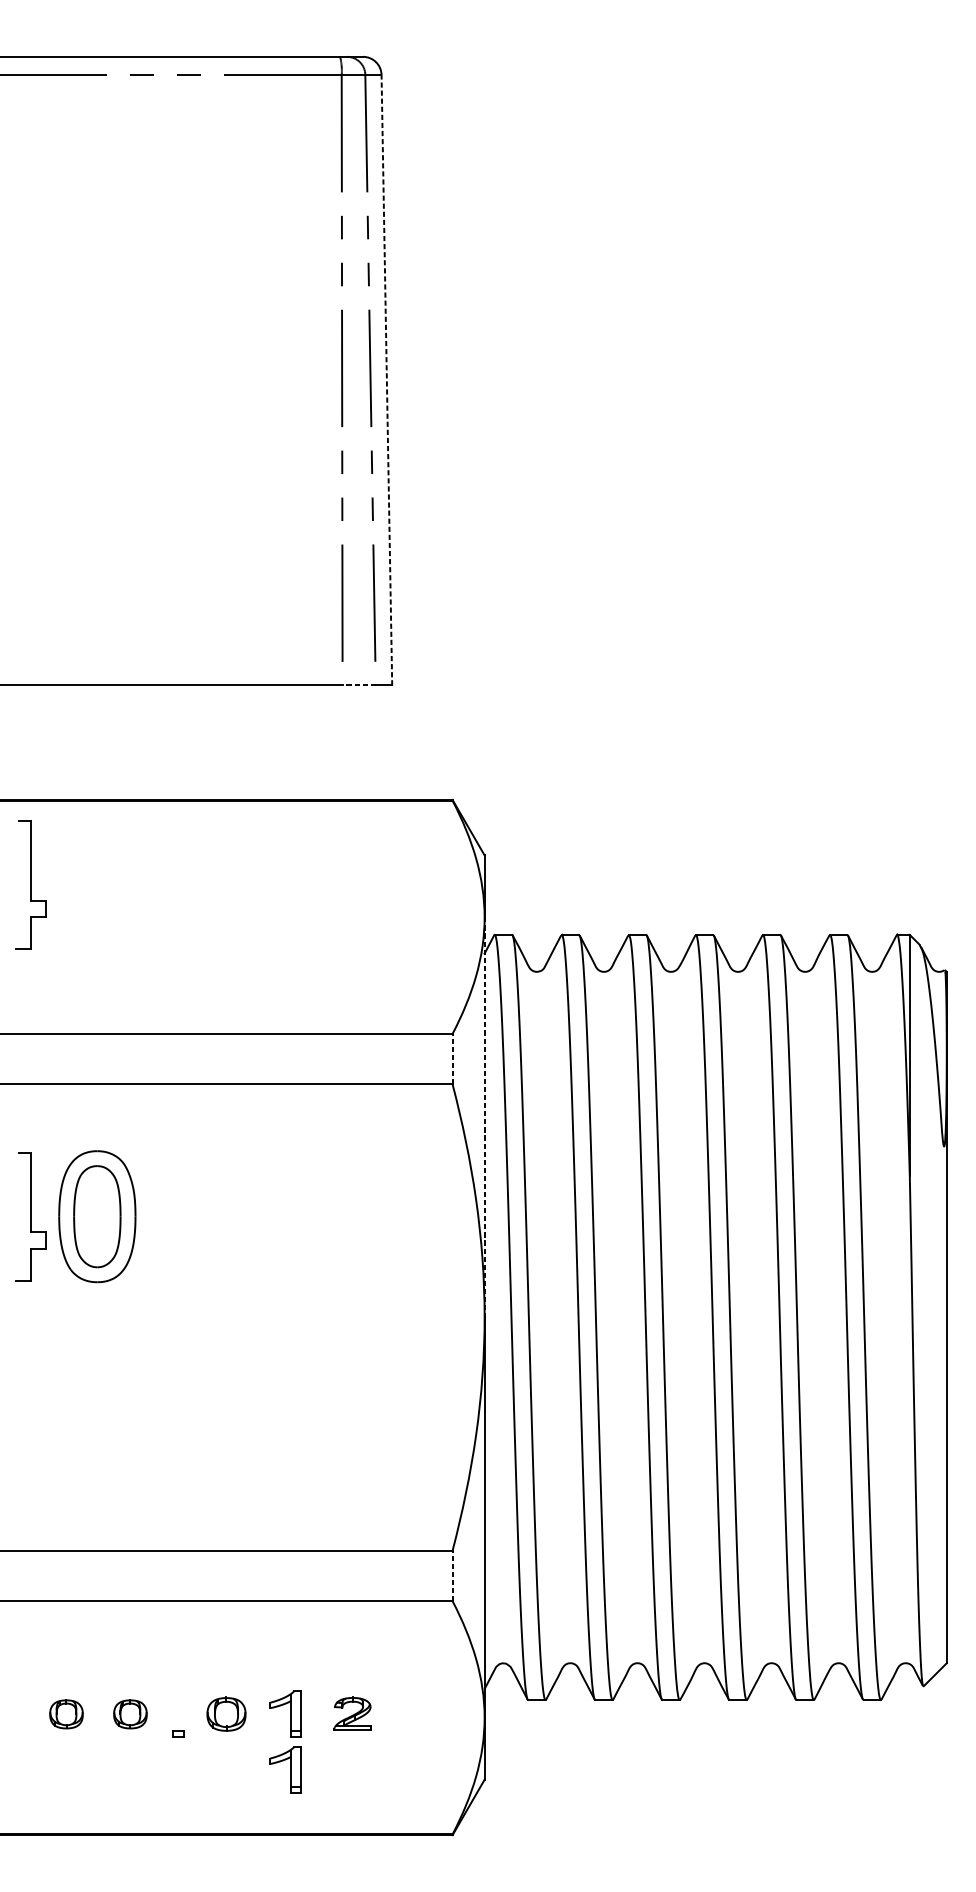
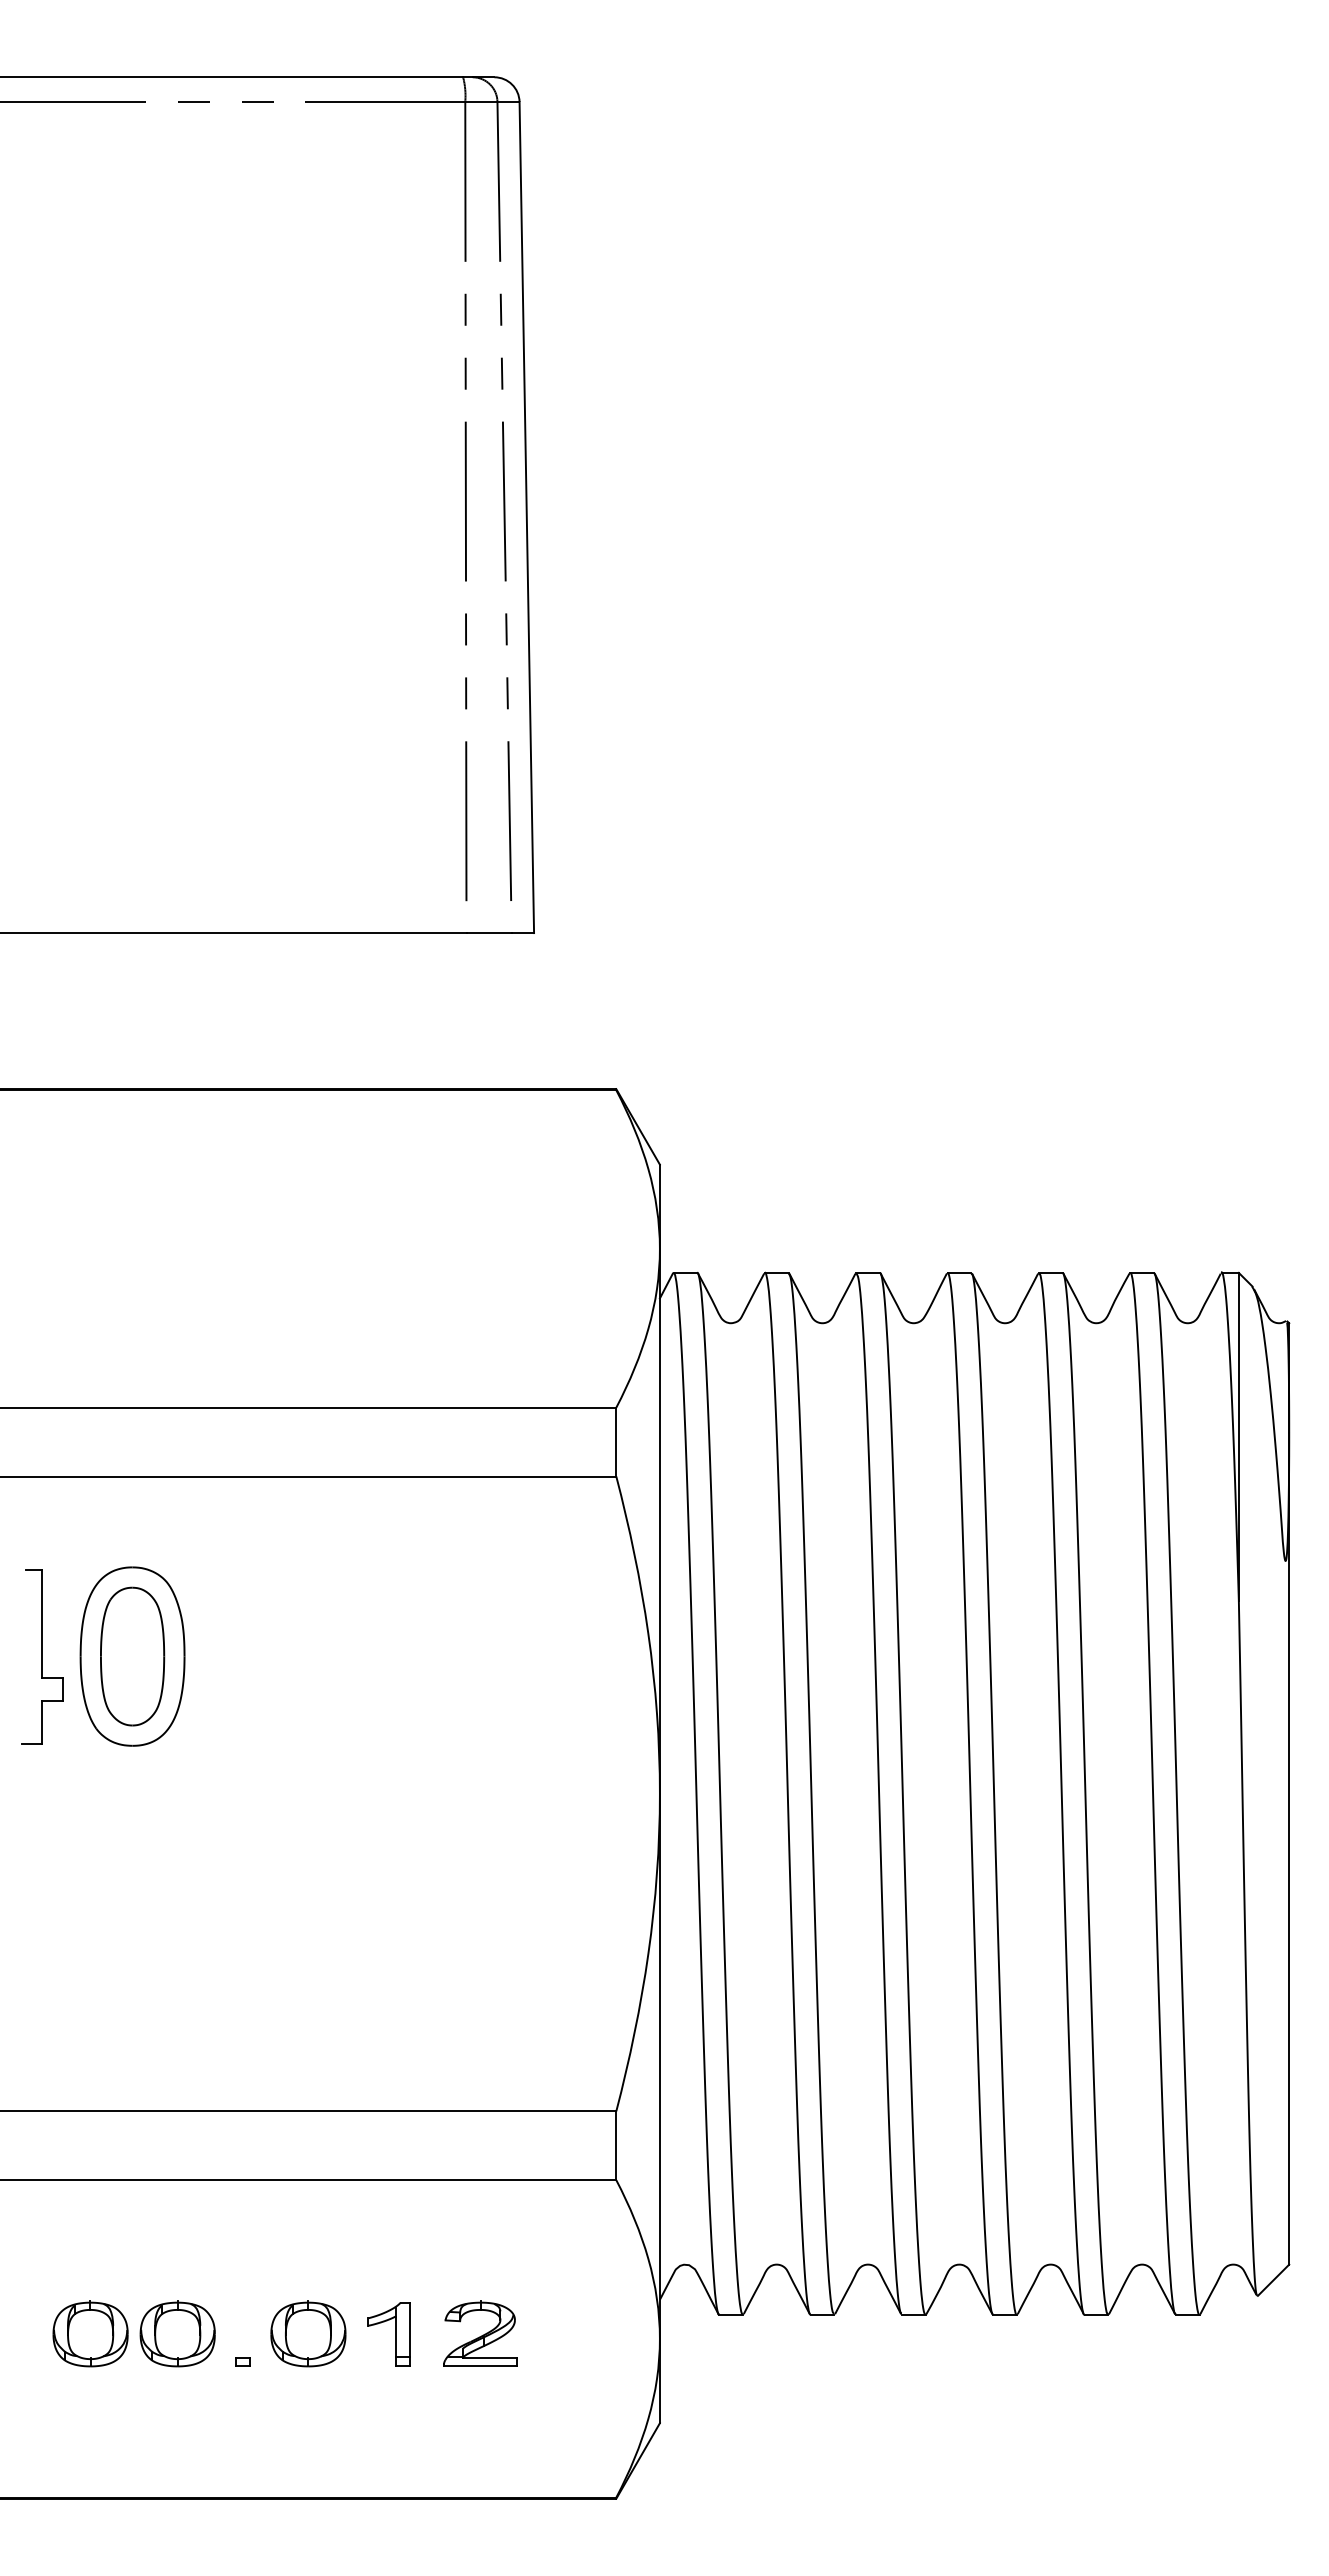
line: (386, 380) -> (526, 517), dashed -> solid
line: (359, 685) -> (489, 933), dashed -> solid
part: (31, 884) -> (42, 1204), removed
line: (452, 1058) -> (616, 1441), dashed -> solid
line: (484, 1117) -> (659, 1521), dashed -> solid
line: (452, 1575) -> (616, 2145), dashed -> solid
part: (66, 1713) -> (90, 2333), size x1.67
part: (130, 1713) -> (177, 2333), size x1.67
part: (226, 1713) -> (308, 2333), size x1.43
part: (352, 1713) -> (480, 2333), size x1.43
part: (290, 1770) -> (395, 2410), removed

